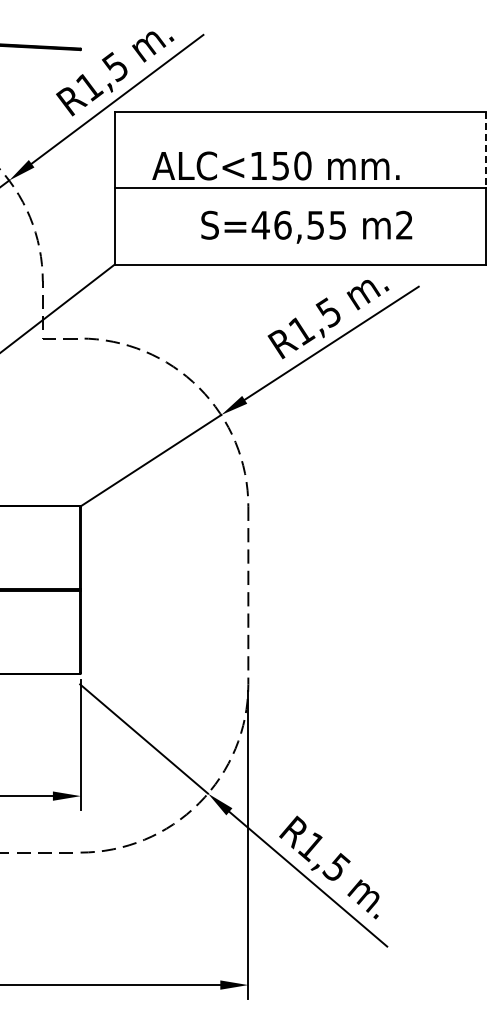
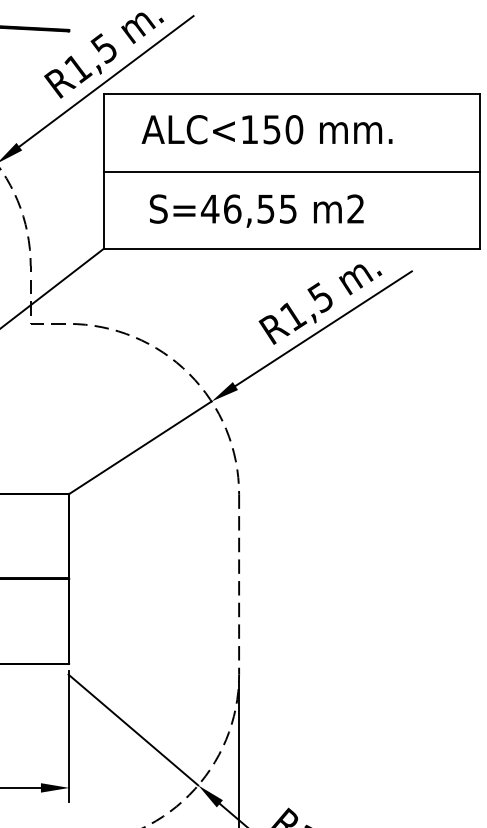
line: (485, 150) -> (479, 133), dashed -> solid
text: (275, 165) -> (266, 129), moved
text: (306, 226) -> (256, 210), moved

